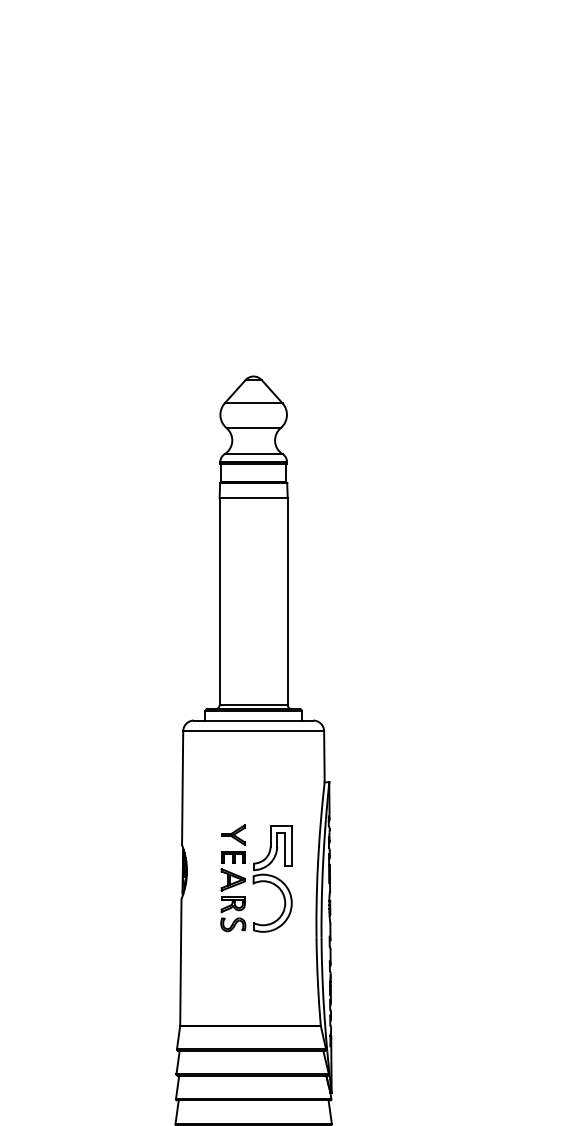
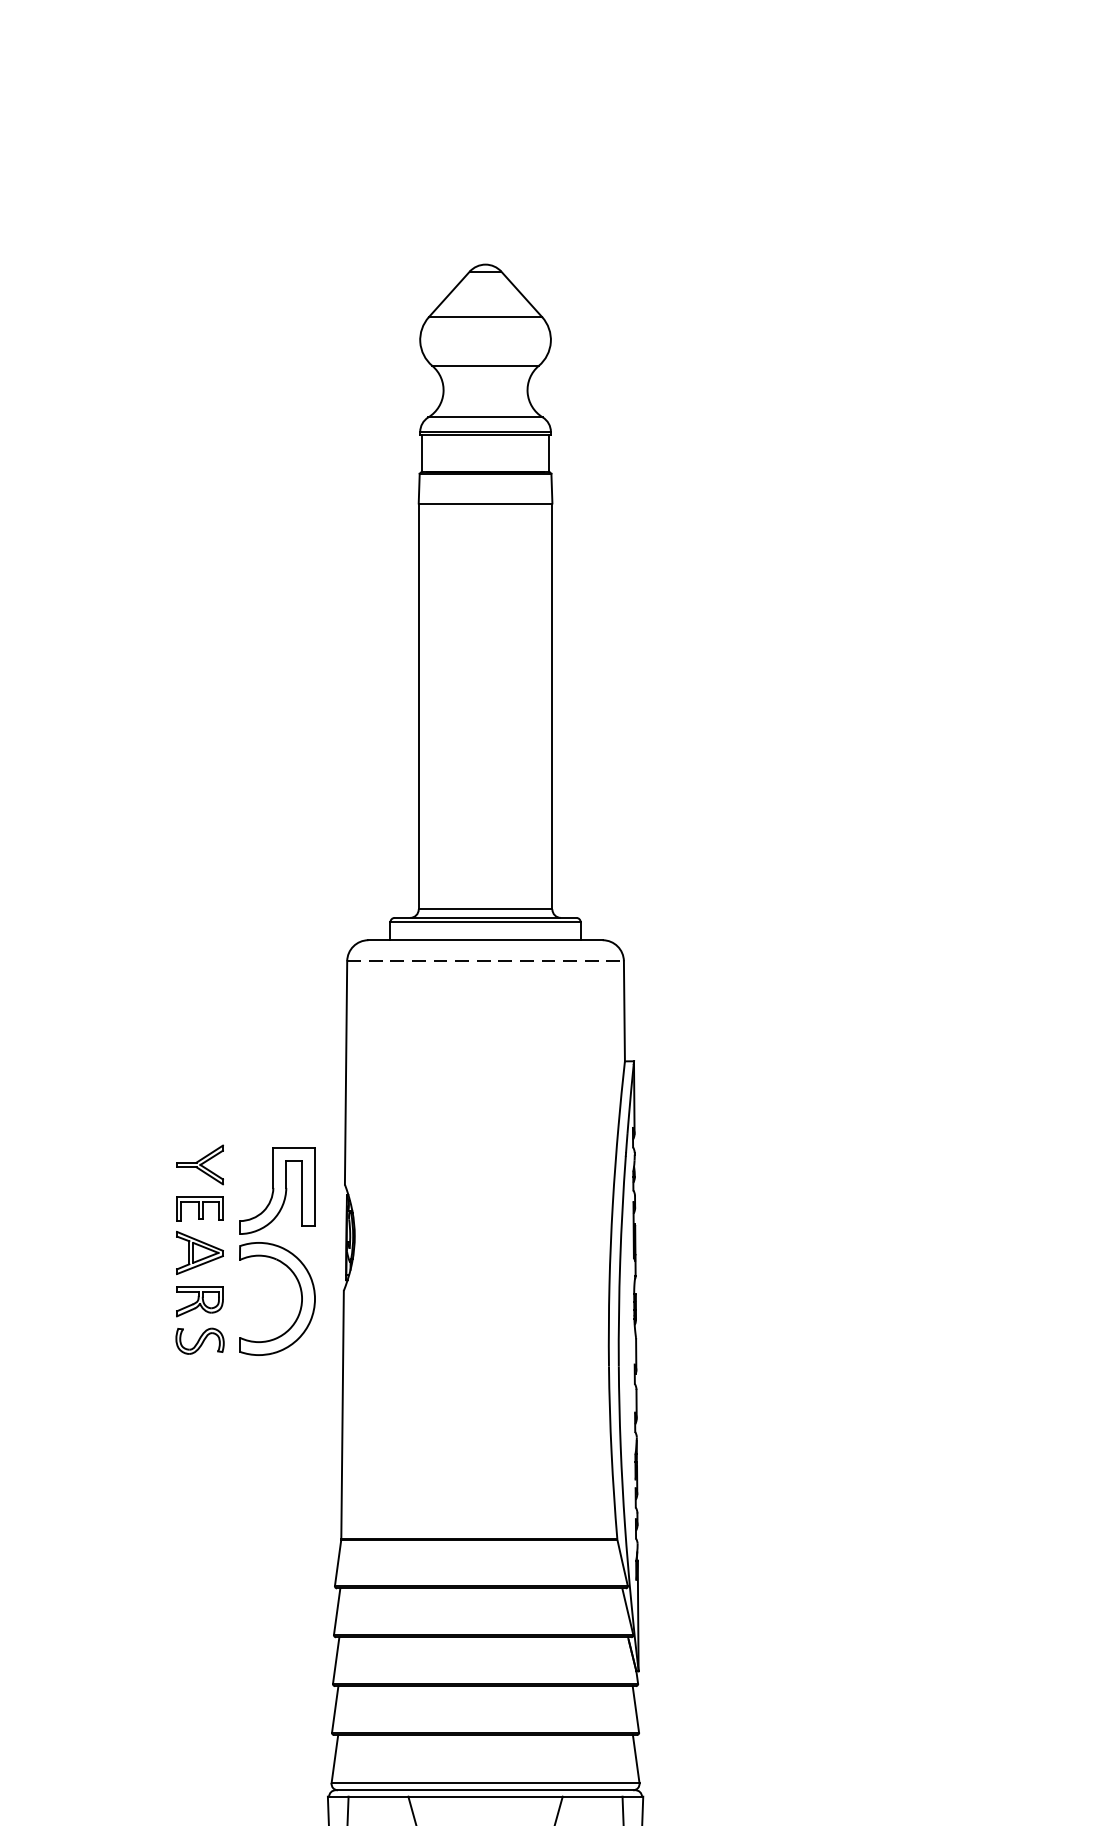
line: (254, 731) -> (487, 961), solid -> dashed
part: (256, 878) -> (245, 1250), moved

